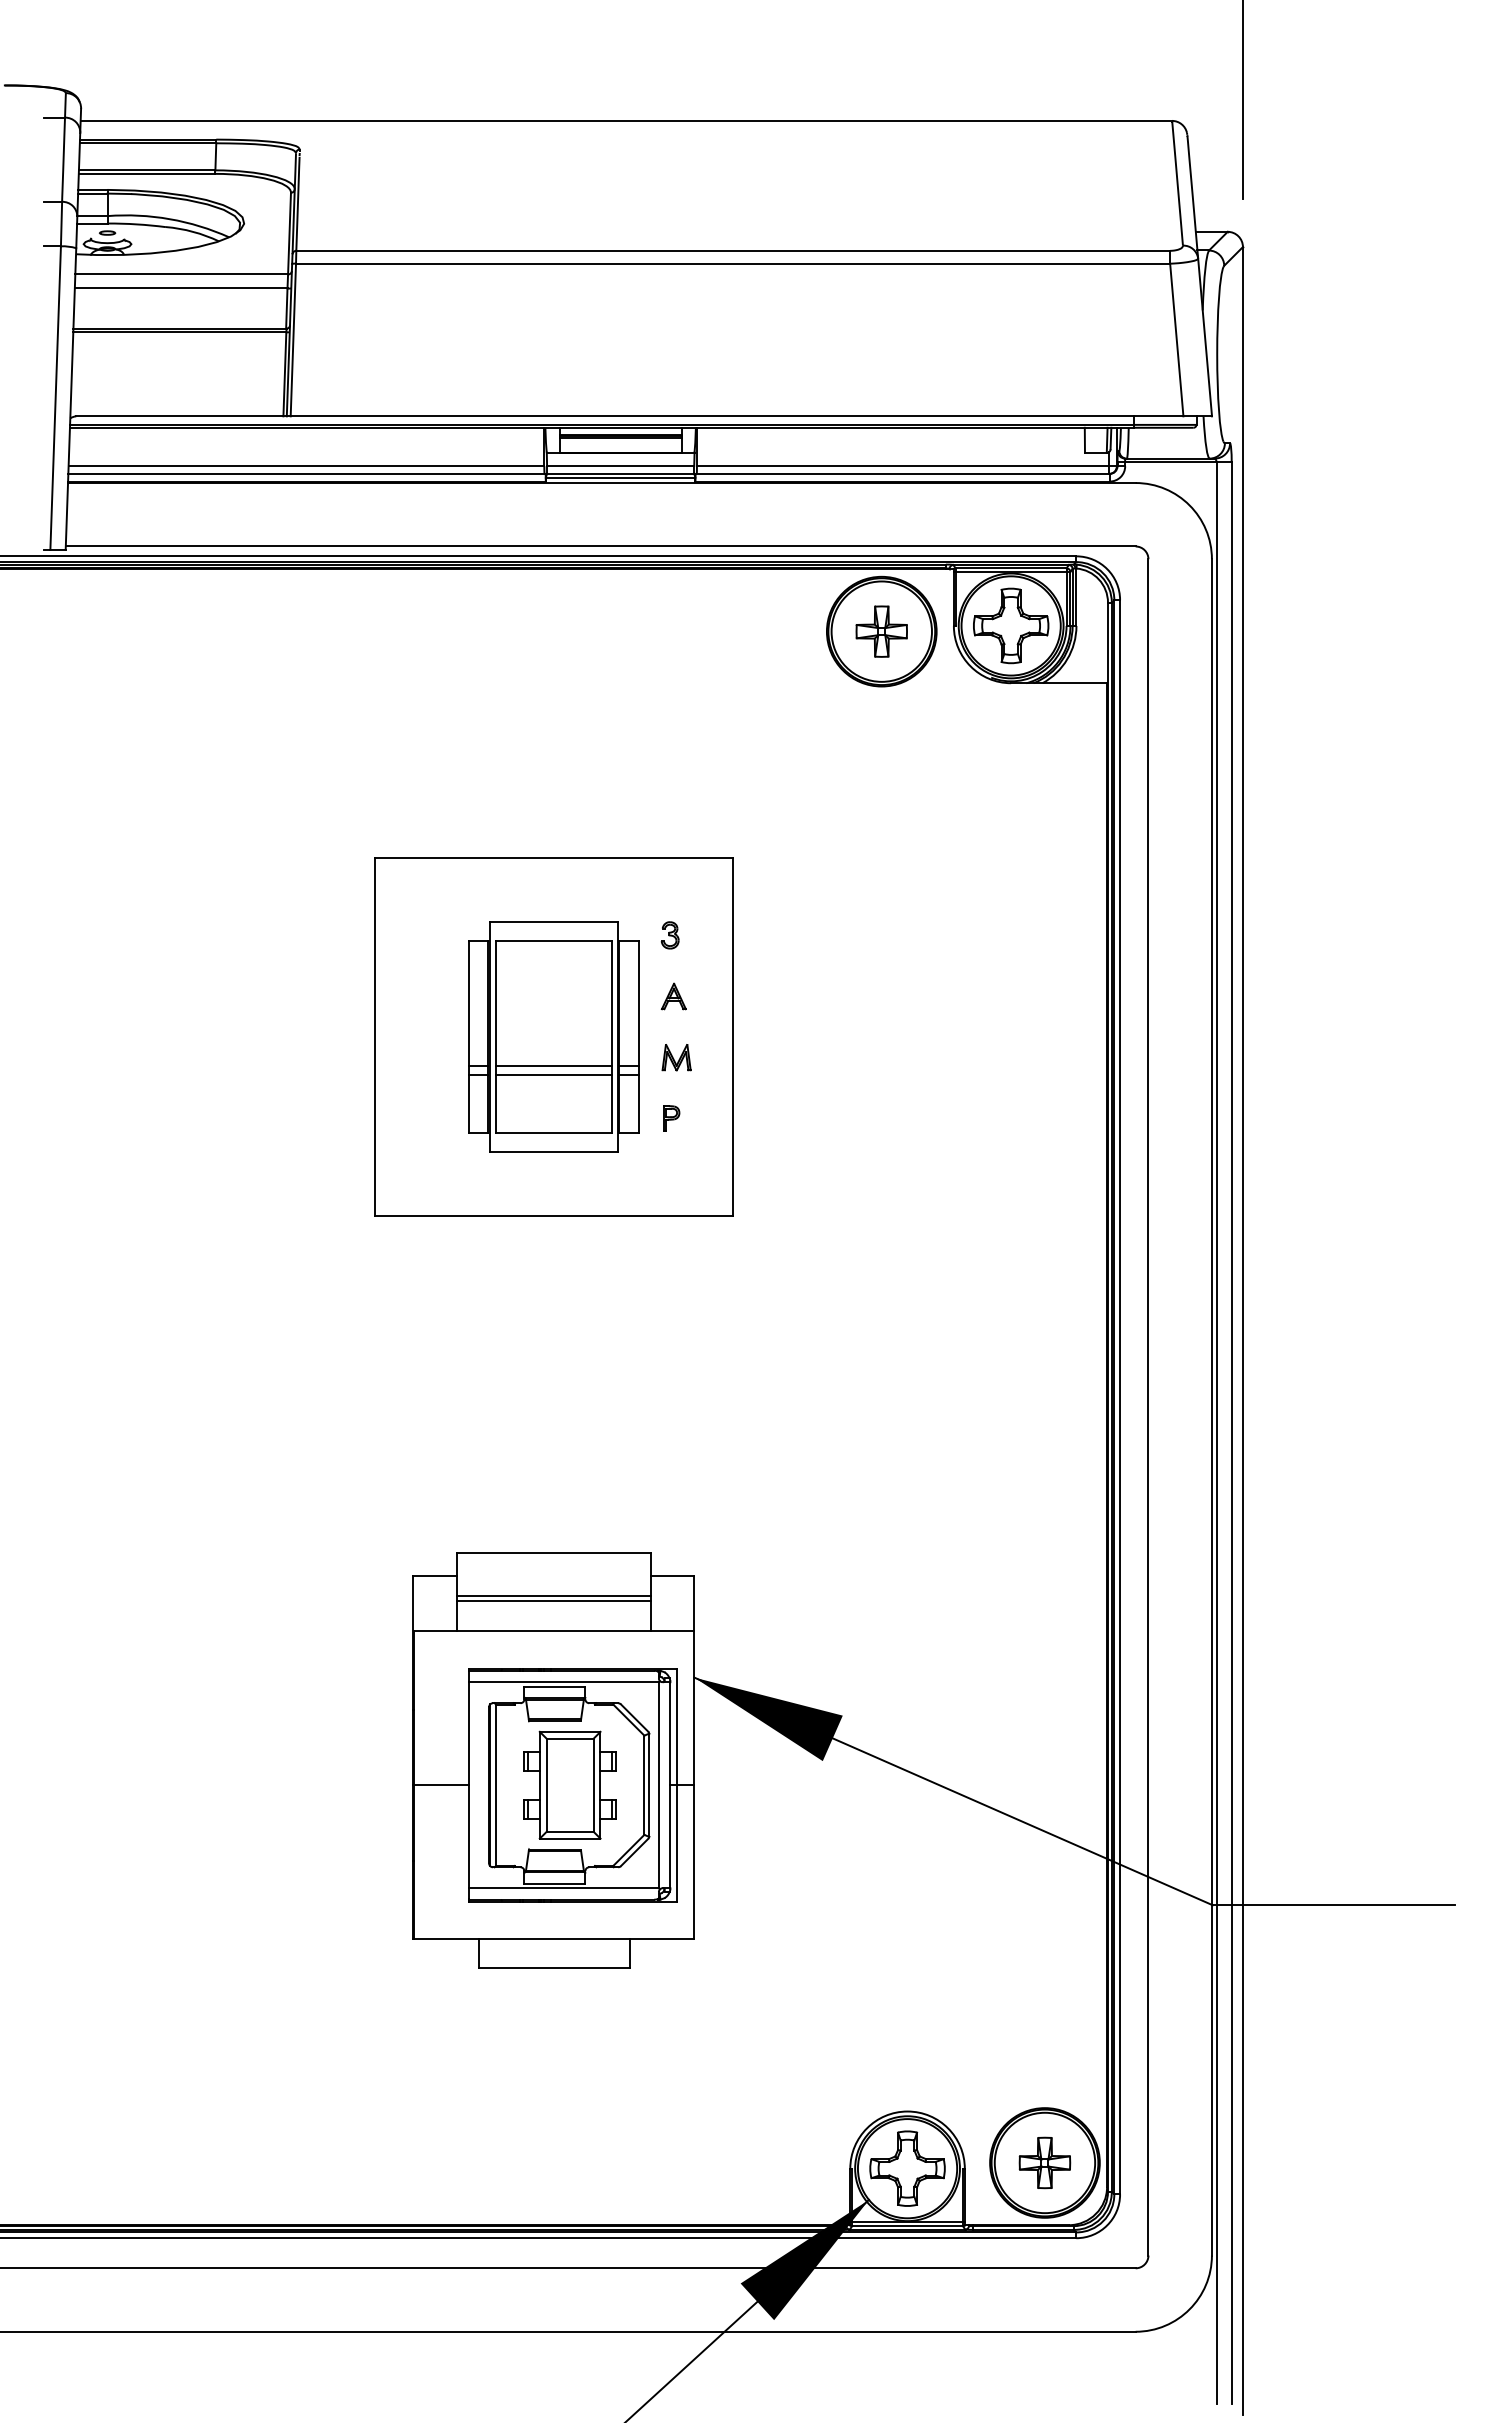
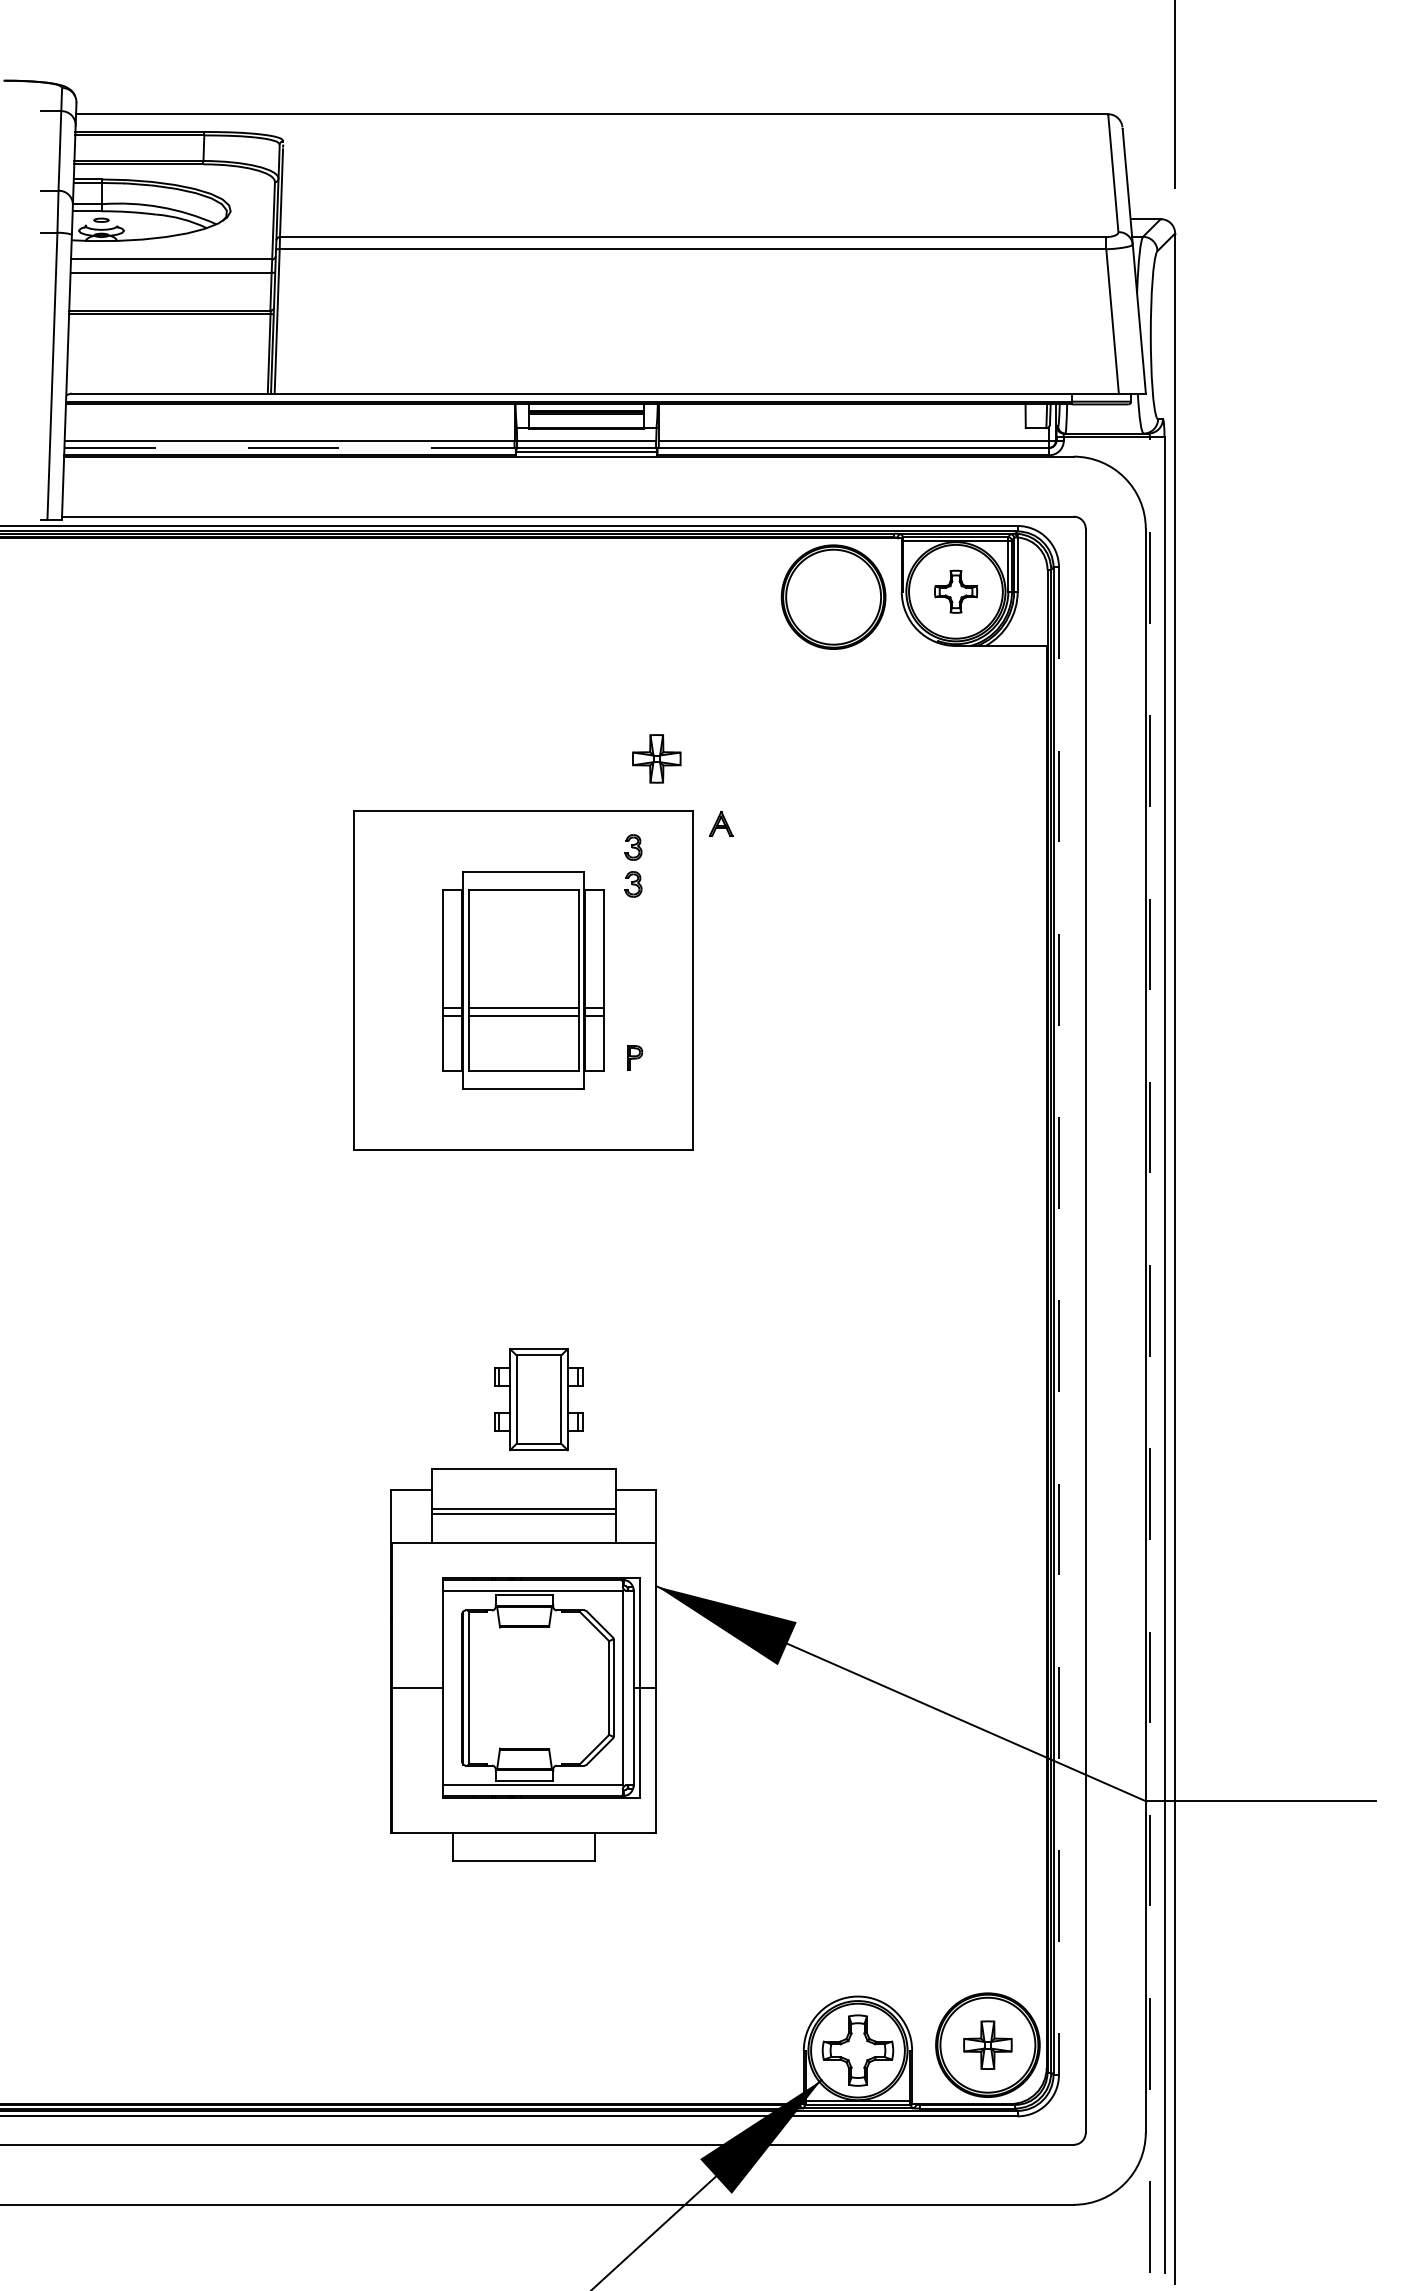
line: (306, 473) -> (289, 447), solid -> dashed
part: (1011, 625) -> (956, 591), size x0.6
part: (881, 631) -> (656, 758), moved
part: (669, 896) -> (632, 847), added
part: (673, 996) -> (720, 823), moved
part: (676, 1057) -> (639, 999), removed
line: (1120, 1397) -> (1059, 1321), solid -> dashed
line: (1216, 1433) -> (1150, 1355), solid -> dashed
part: (569, 1784) -> (538, 1398), moved

